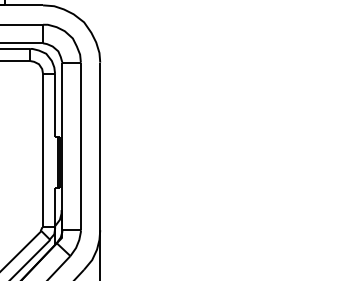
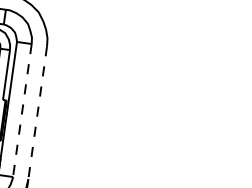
line: (80, 146) -> (22, 110), solid -> dashed
line: (100, 146) -> (37, 112), solid -> dashed

